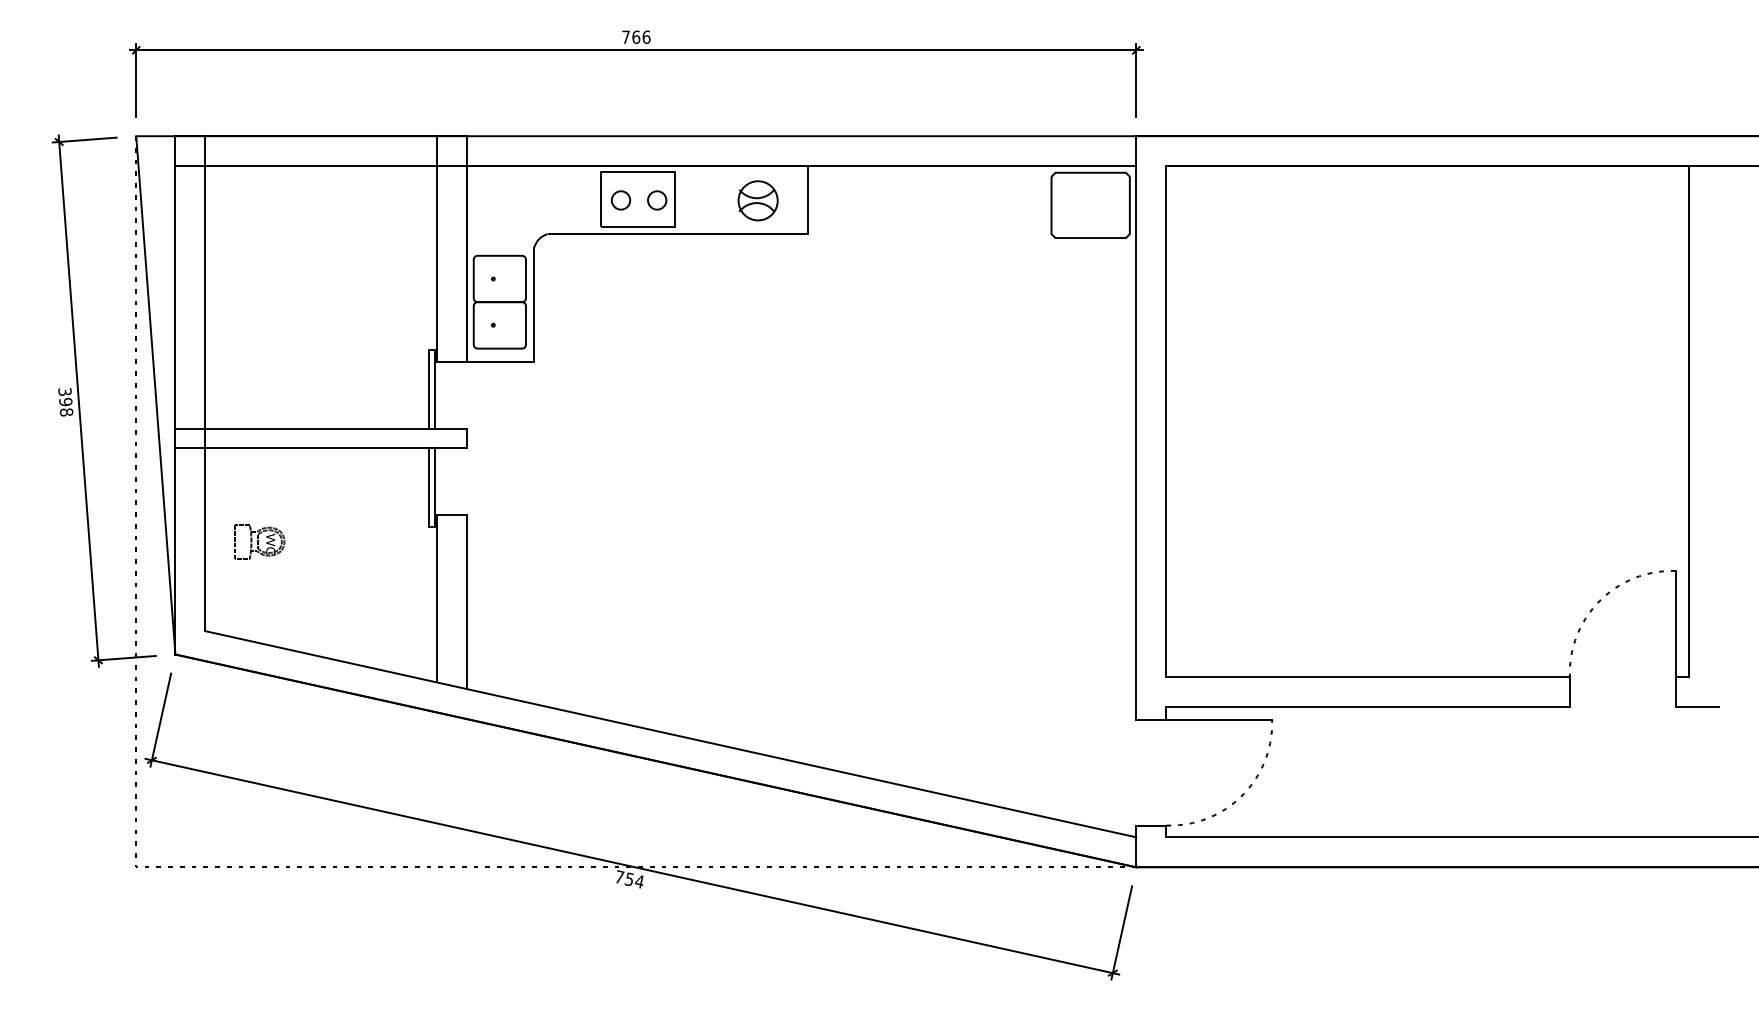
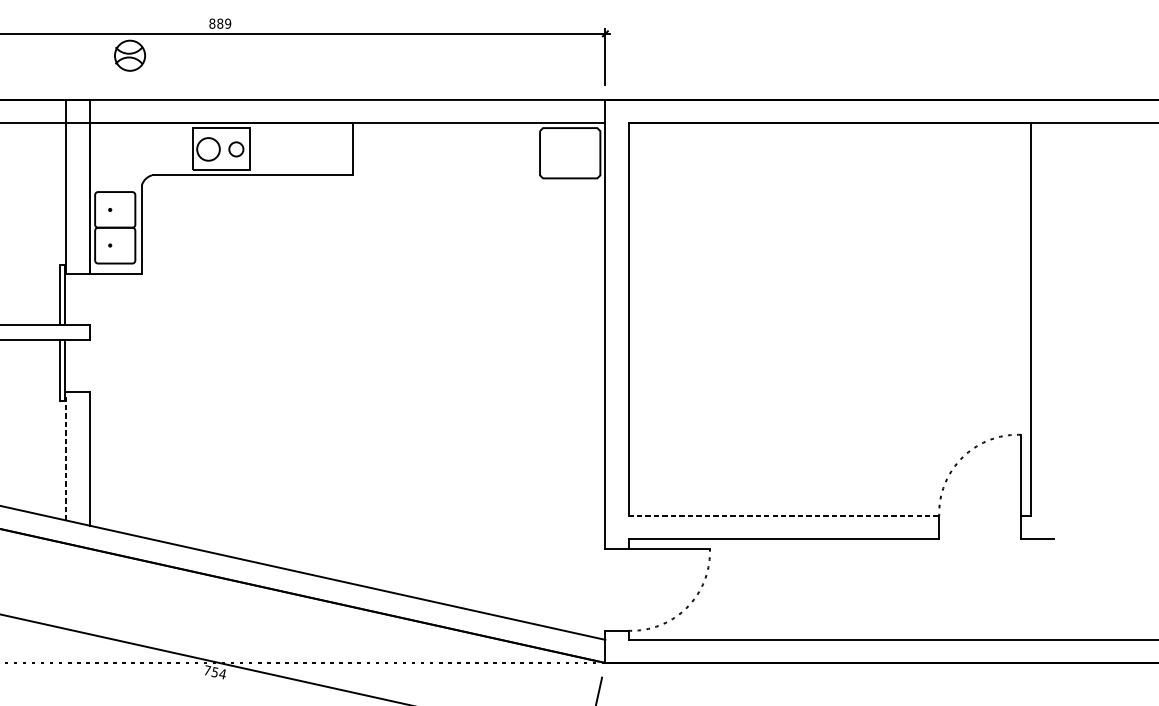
text: (636, 36) -> (220, 23), 766 -> 889
circle: (620, 200) -> (208, 149), size x1.6
part: (757, 200) -> (129, 55), moved
line: (436, 598) -> (66, 455), solid -> dashed
line: (1368, 676) -> (784, 516), solid -> dashed

